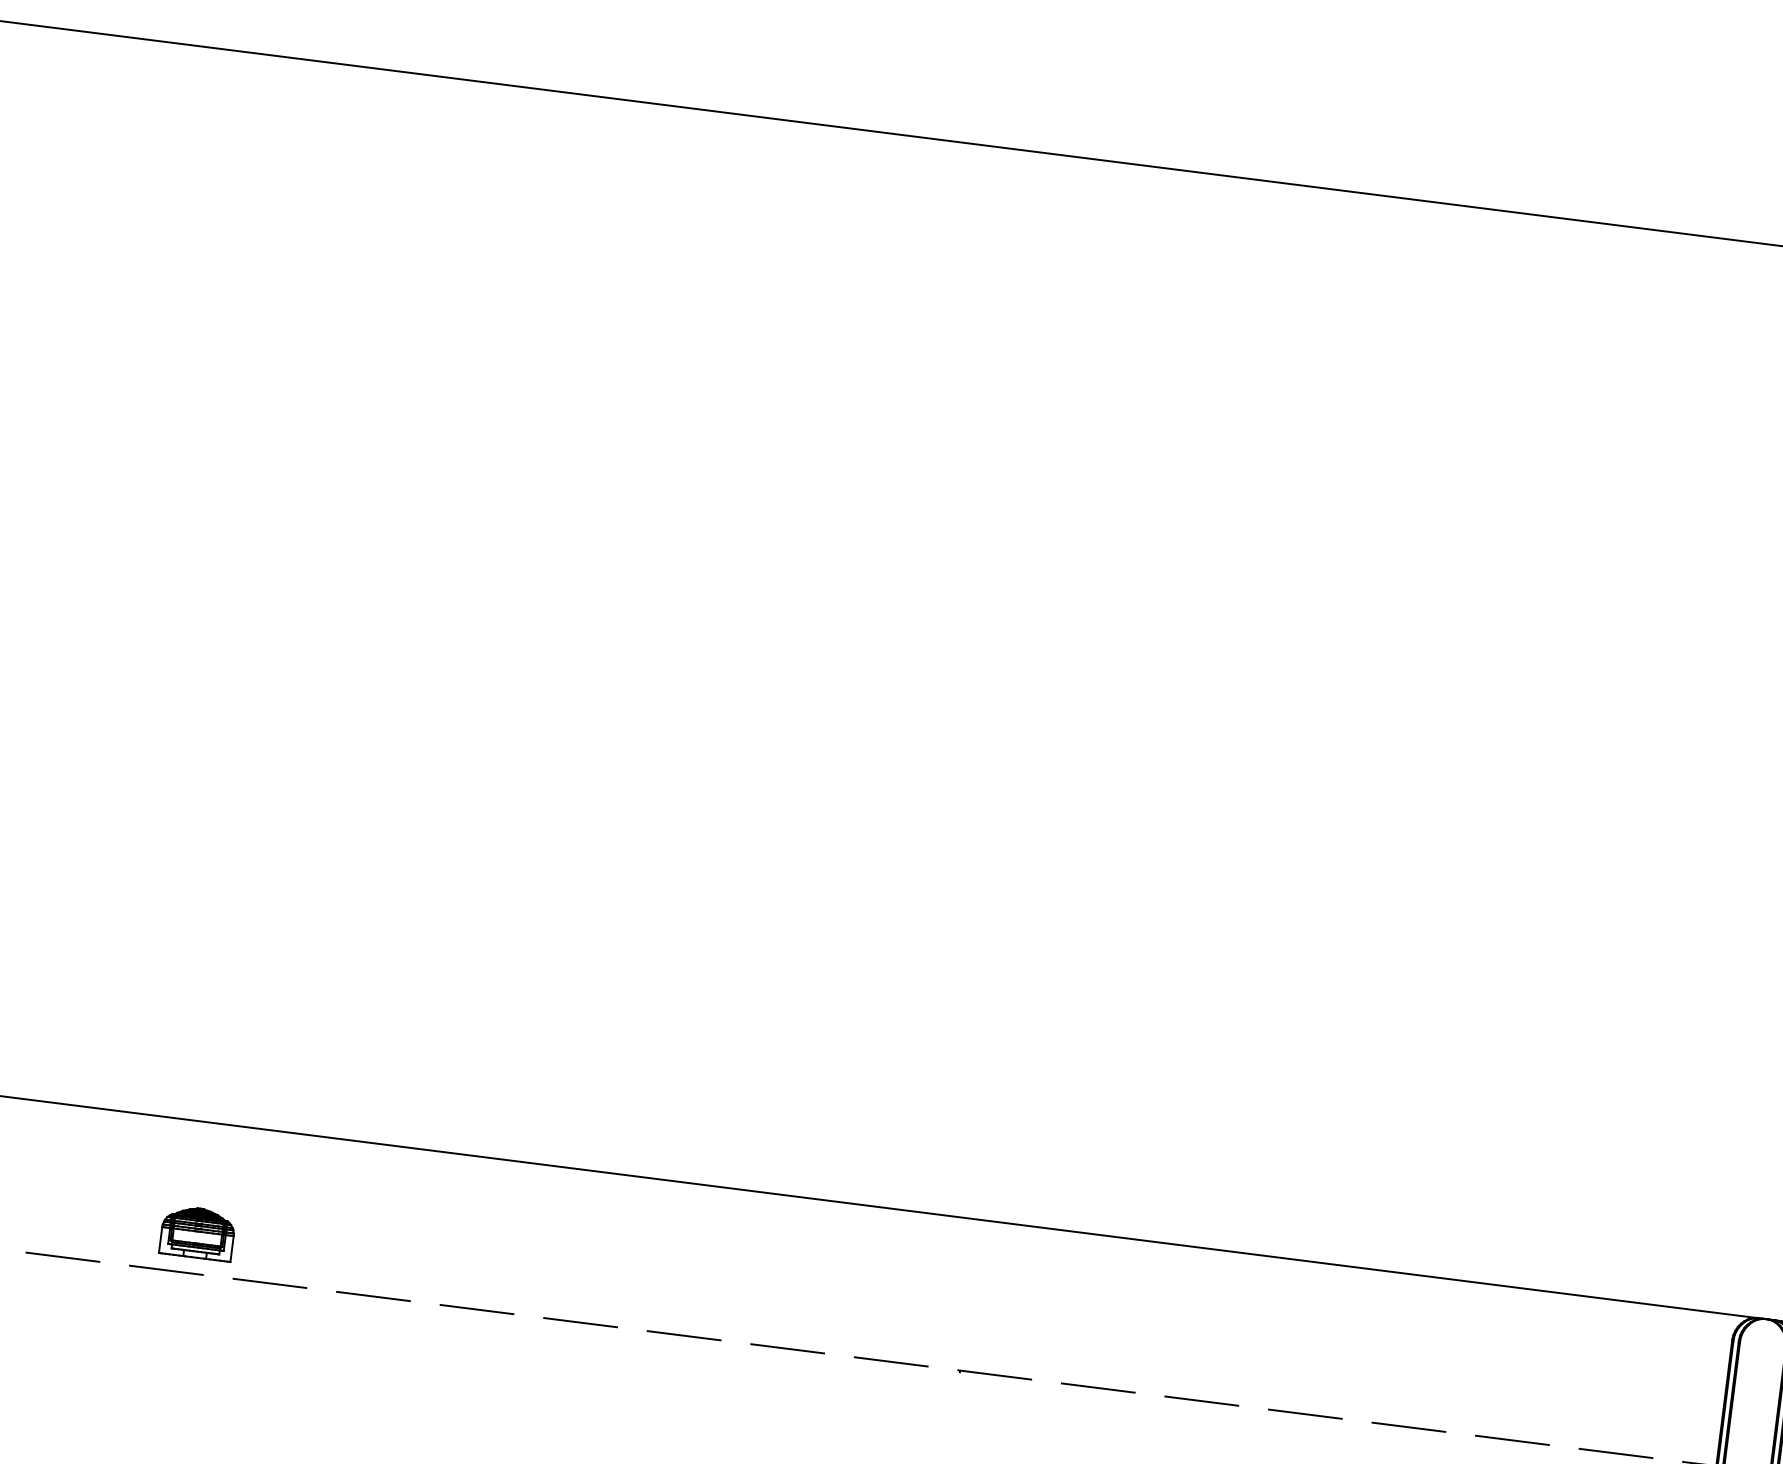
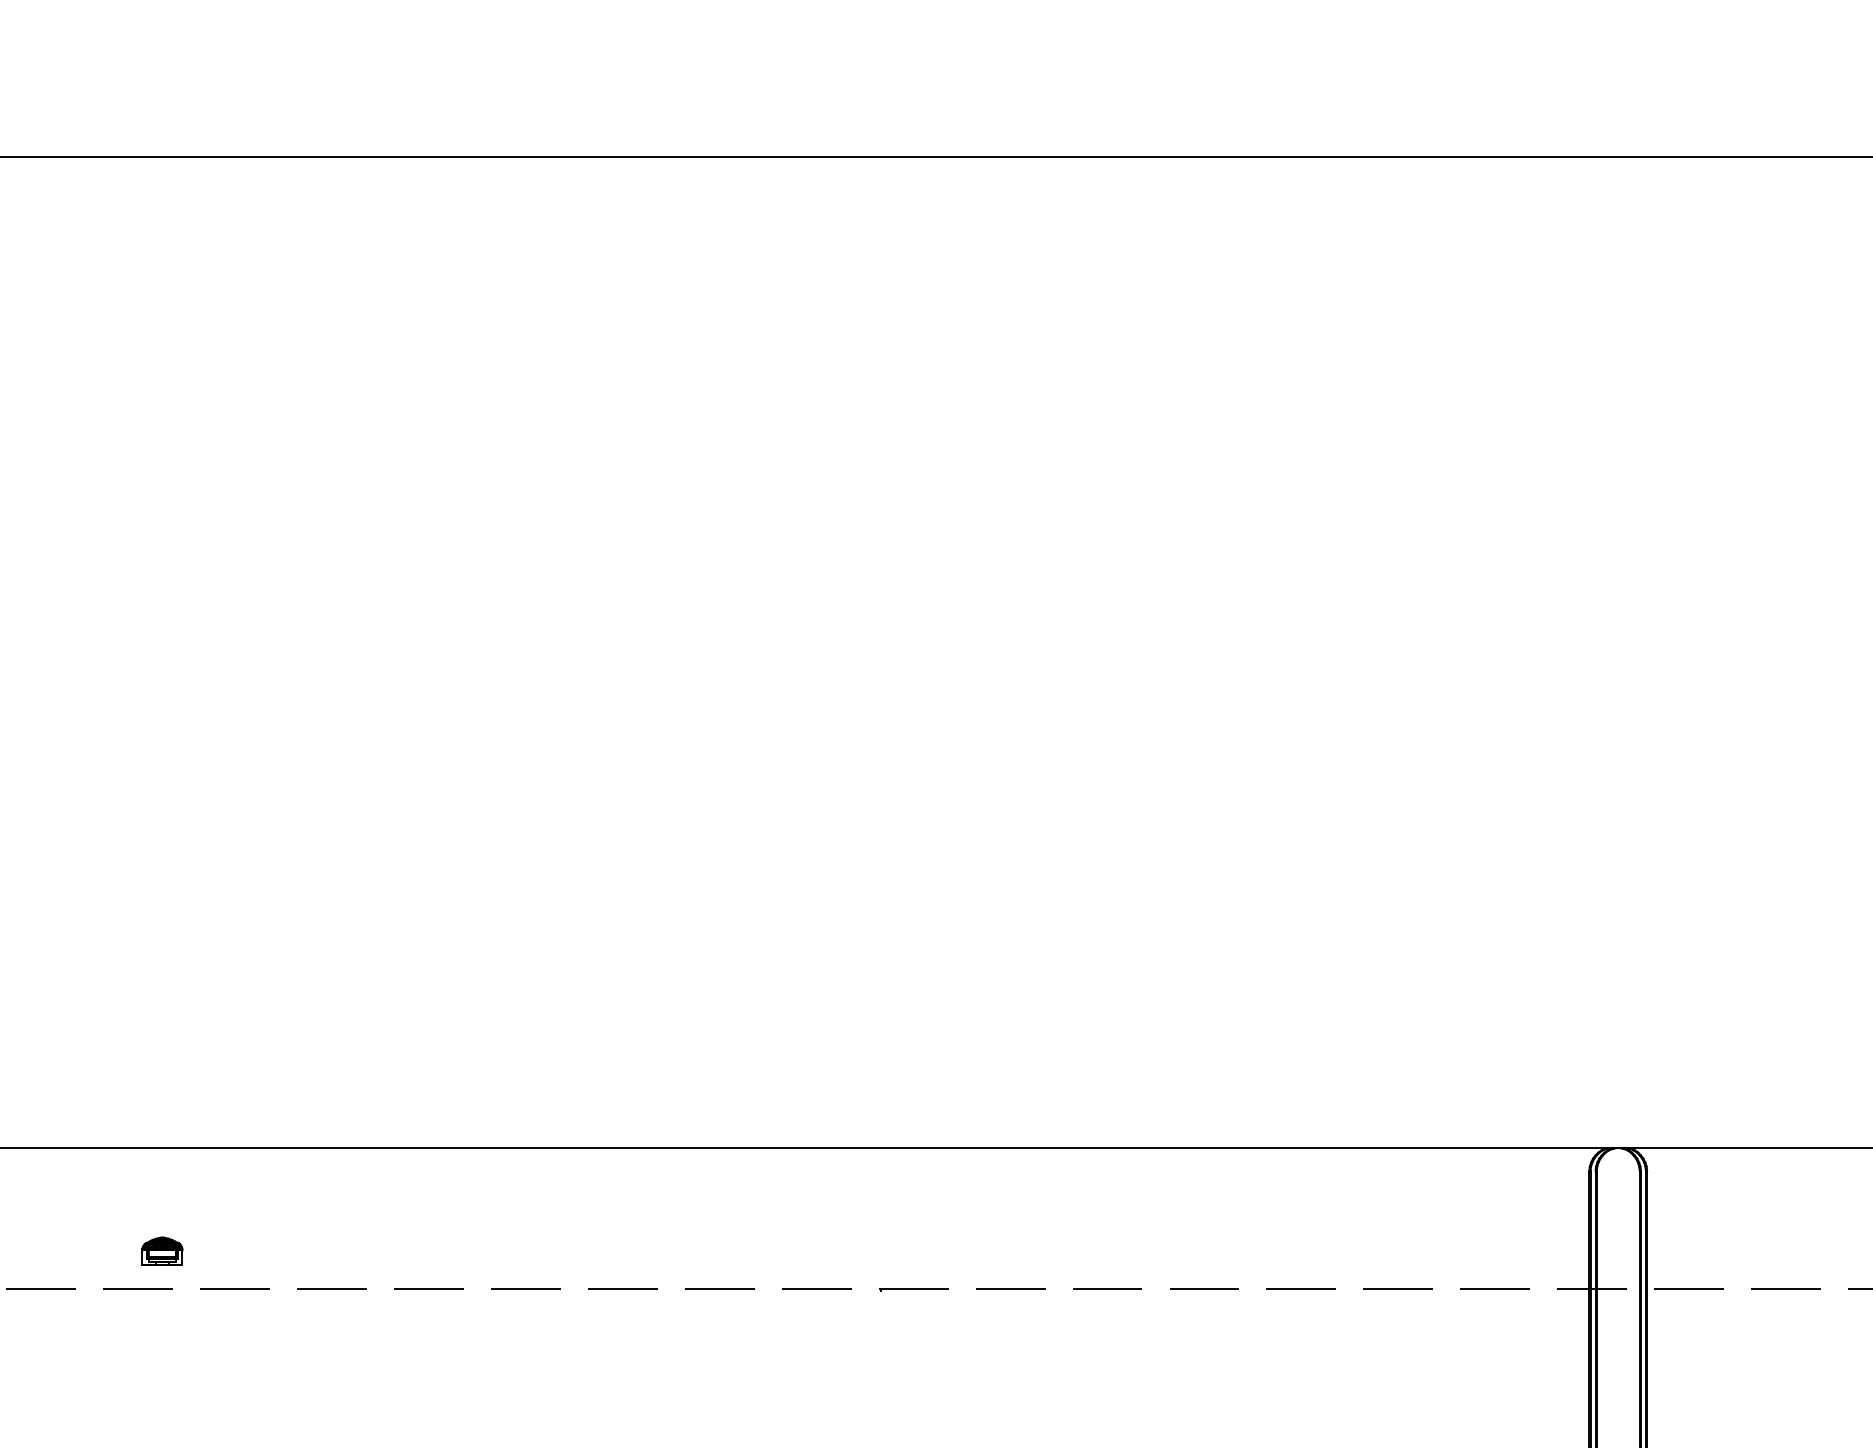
part: (198, 1232) -> (162, 1250), size x0.6

